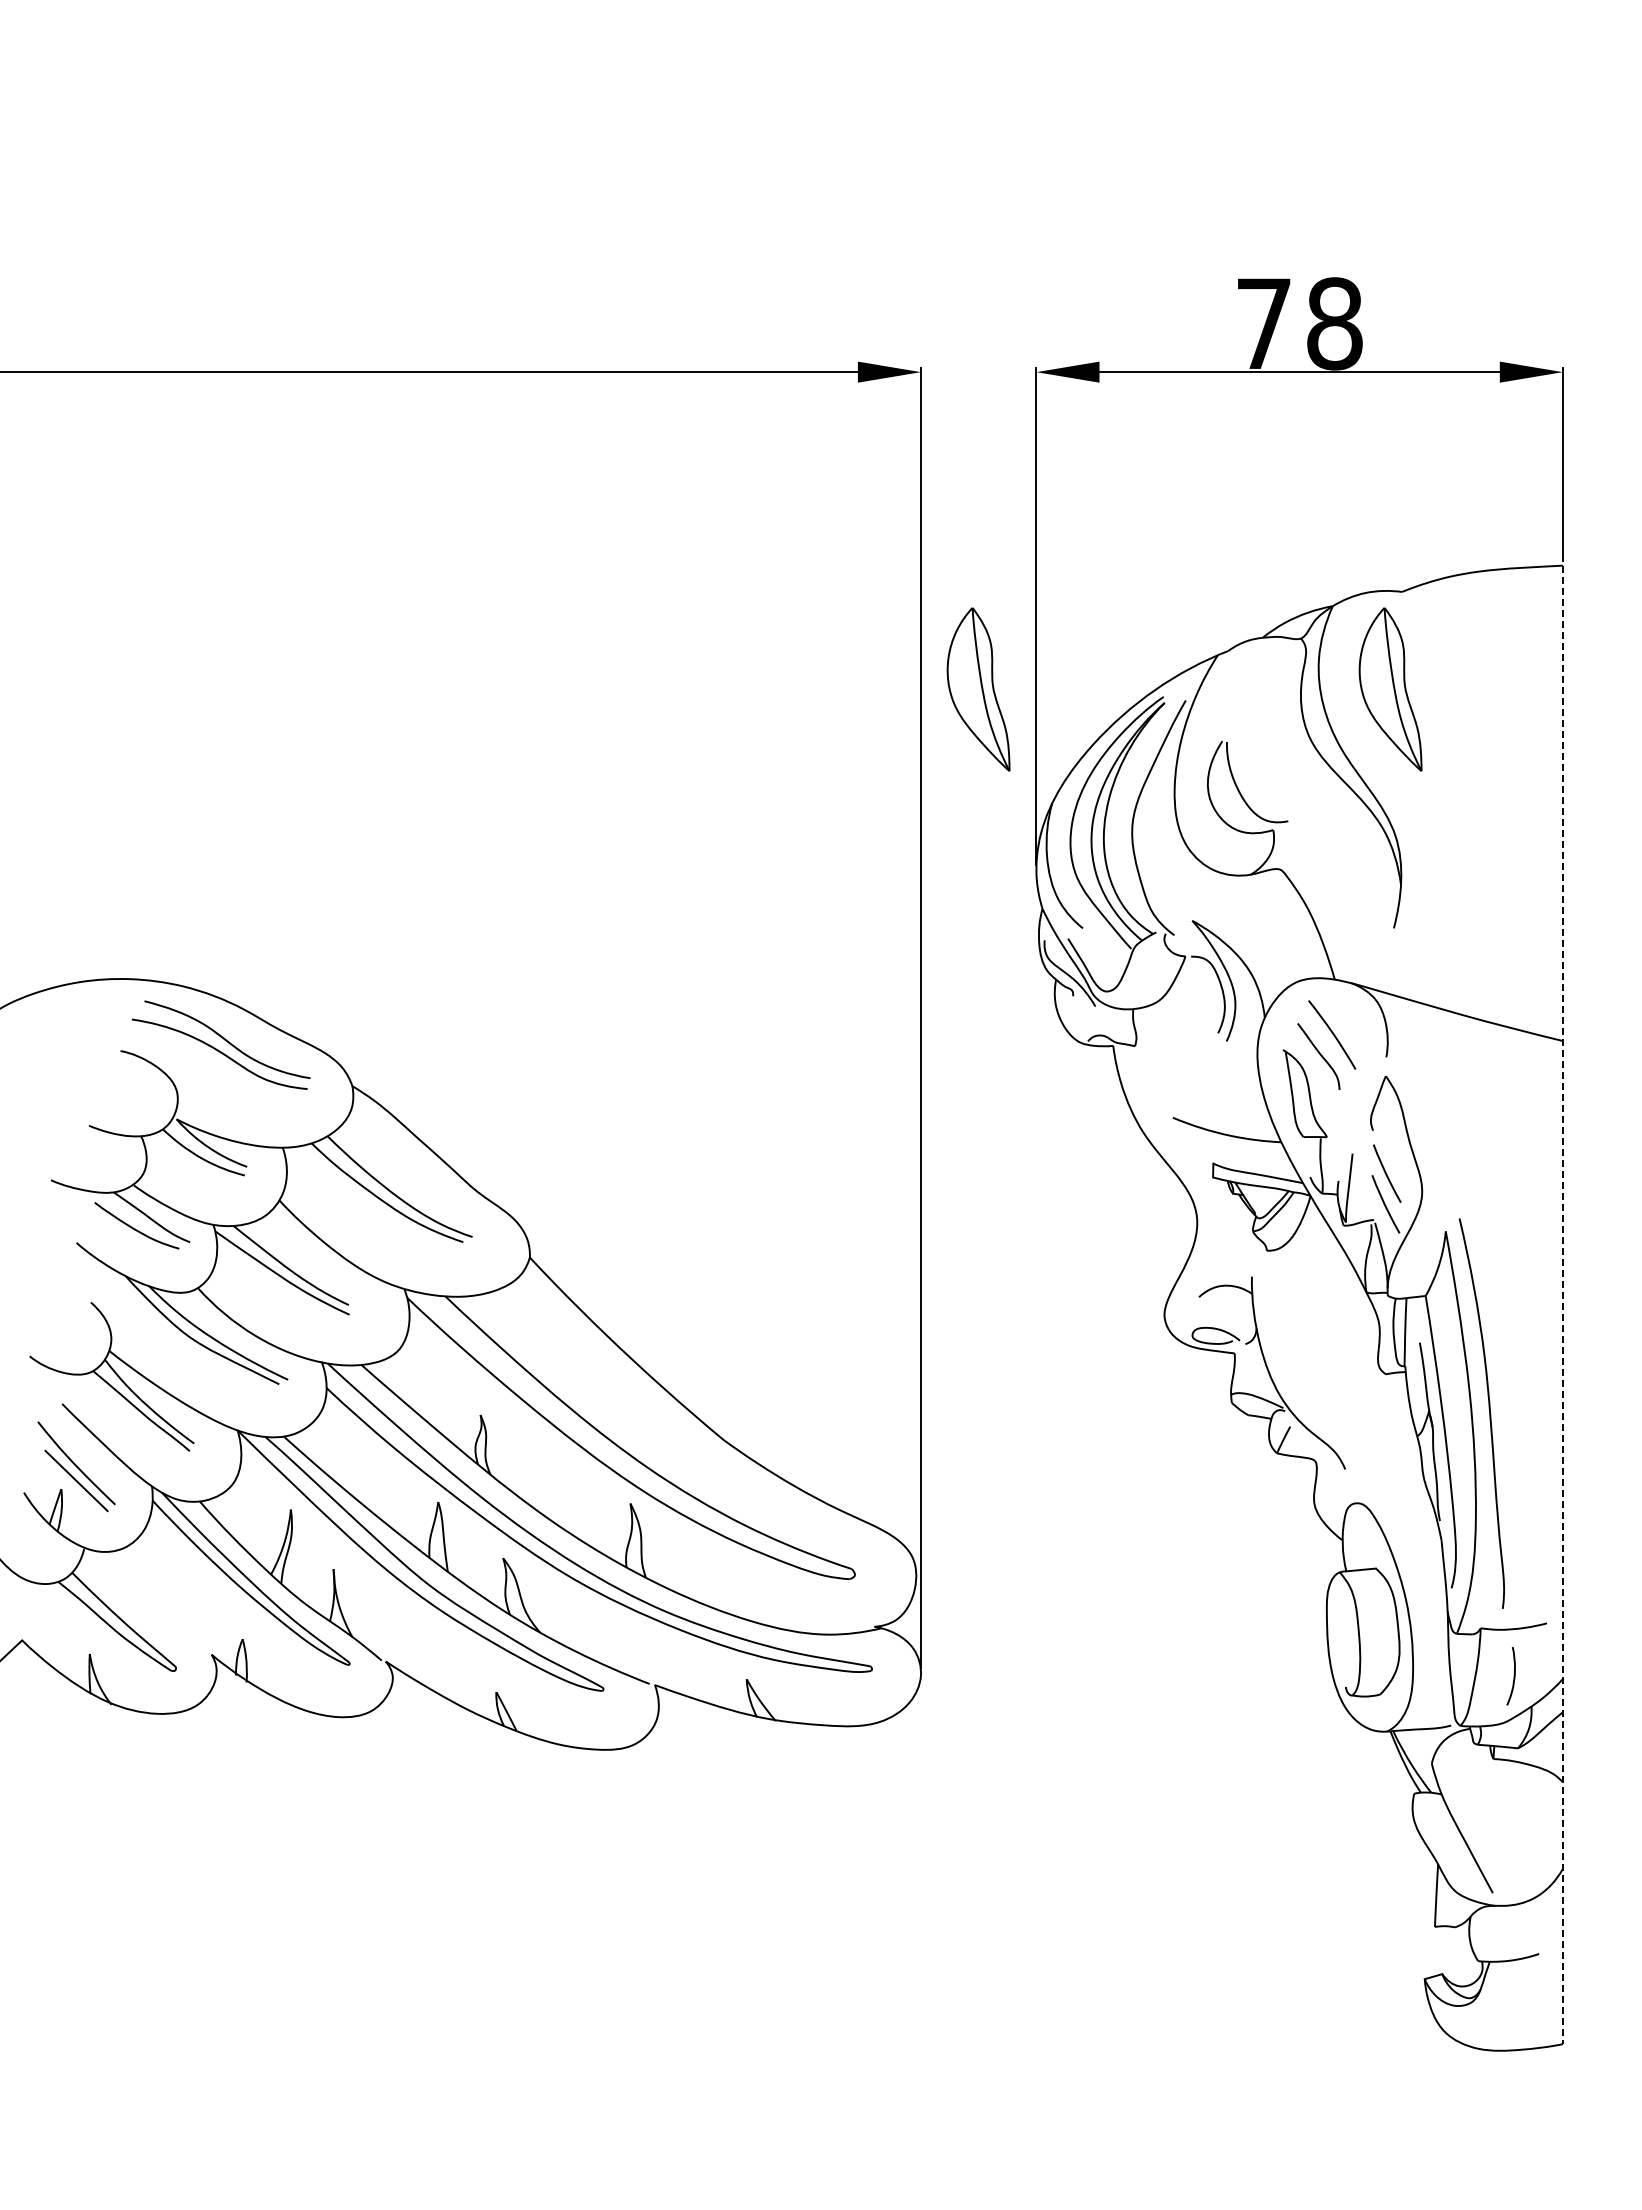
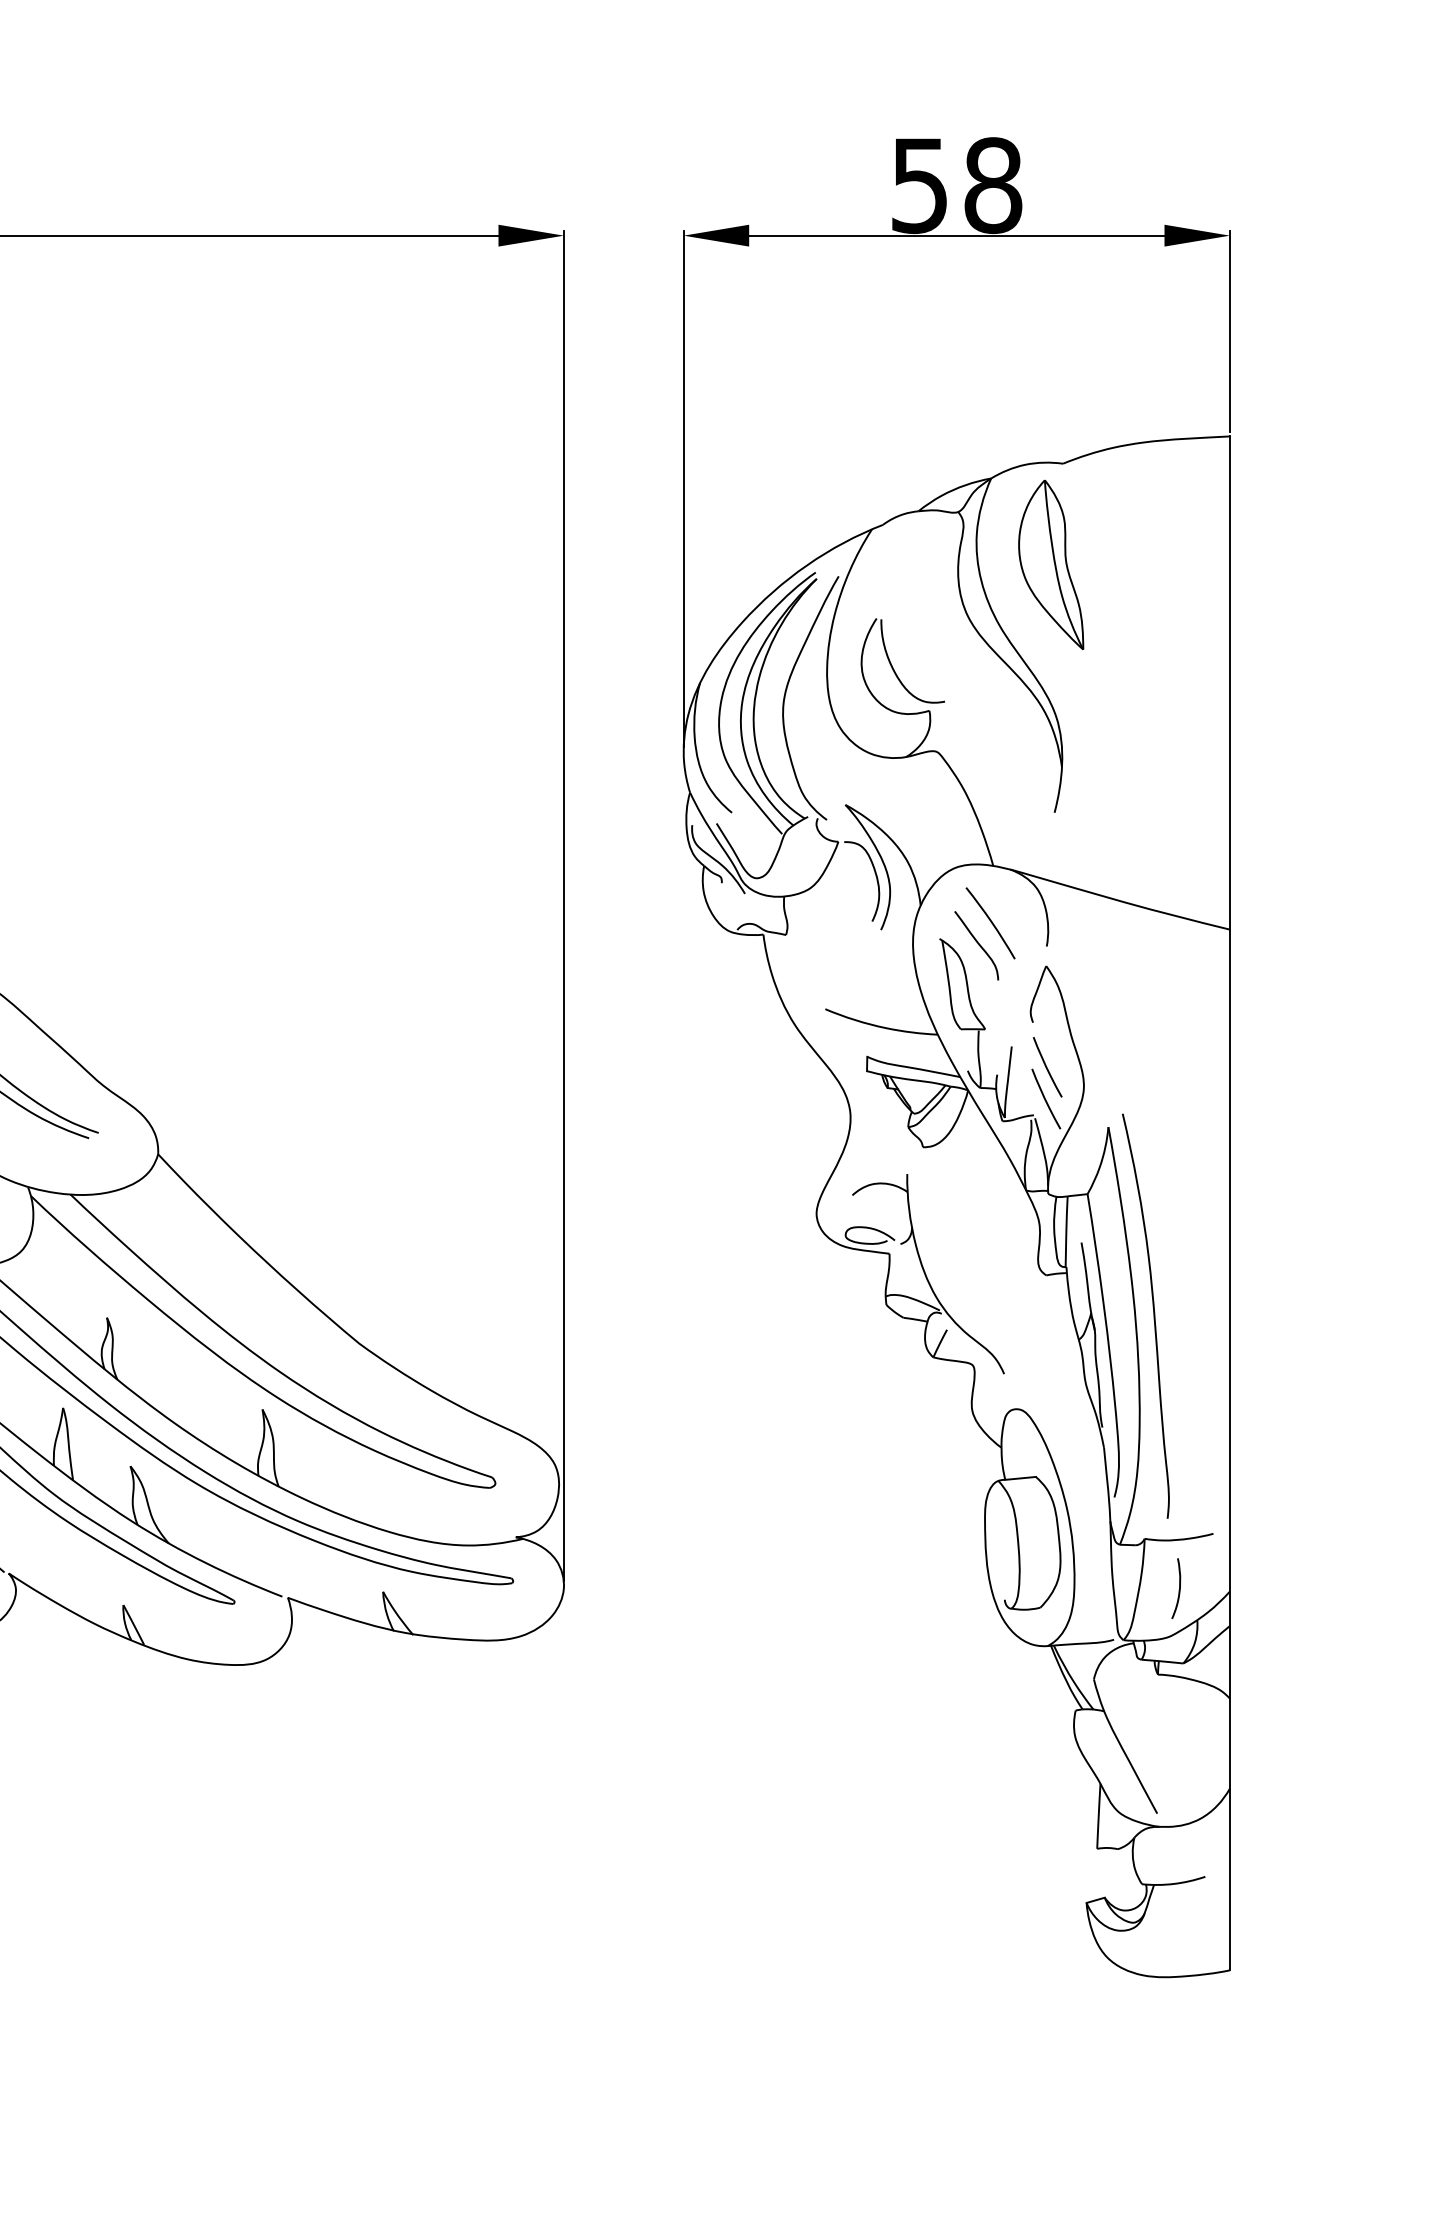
text: (1263, 324) -> (919, 186), 78 -> 58
part: (978, 689) -> (623, 564), removed
line: (1562, 1305) -> (1229, 1204), dashed -> solid

